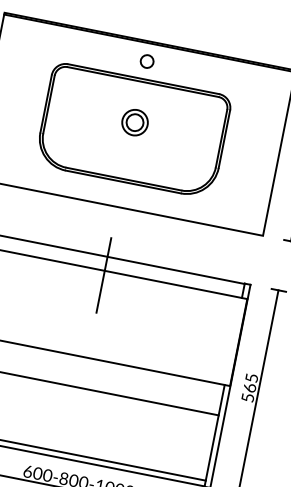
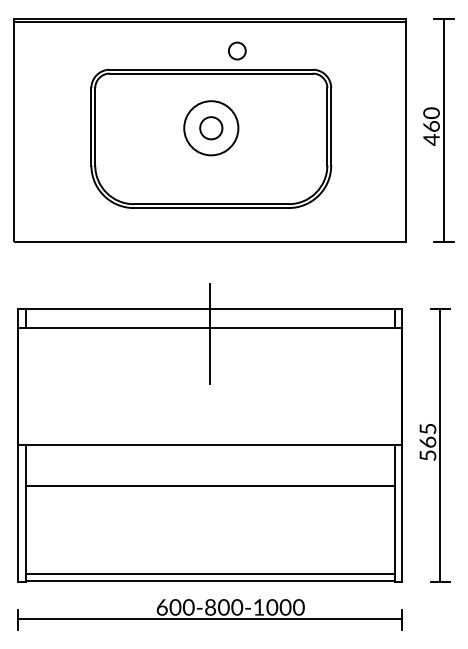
circle: (147, 61) -> (237, 50), moved
circle: (135, 122) -> (211, 128), size x1.6

